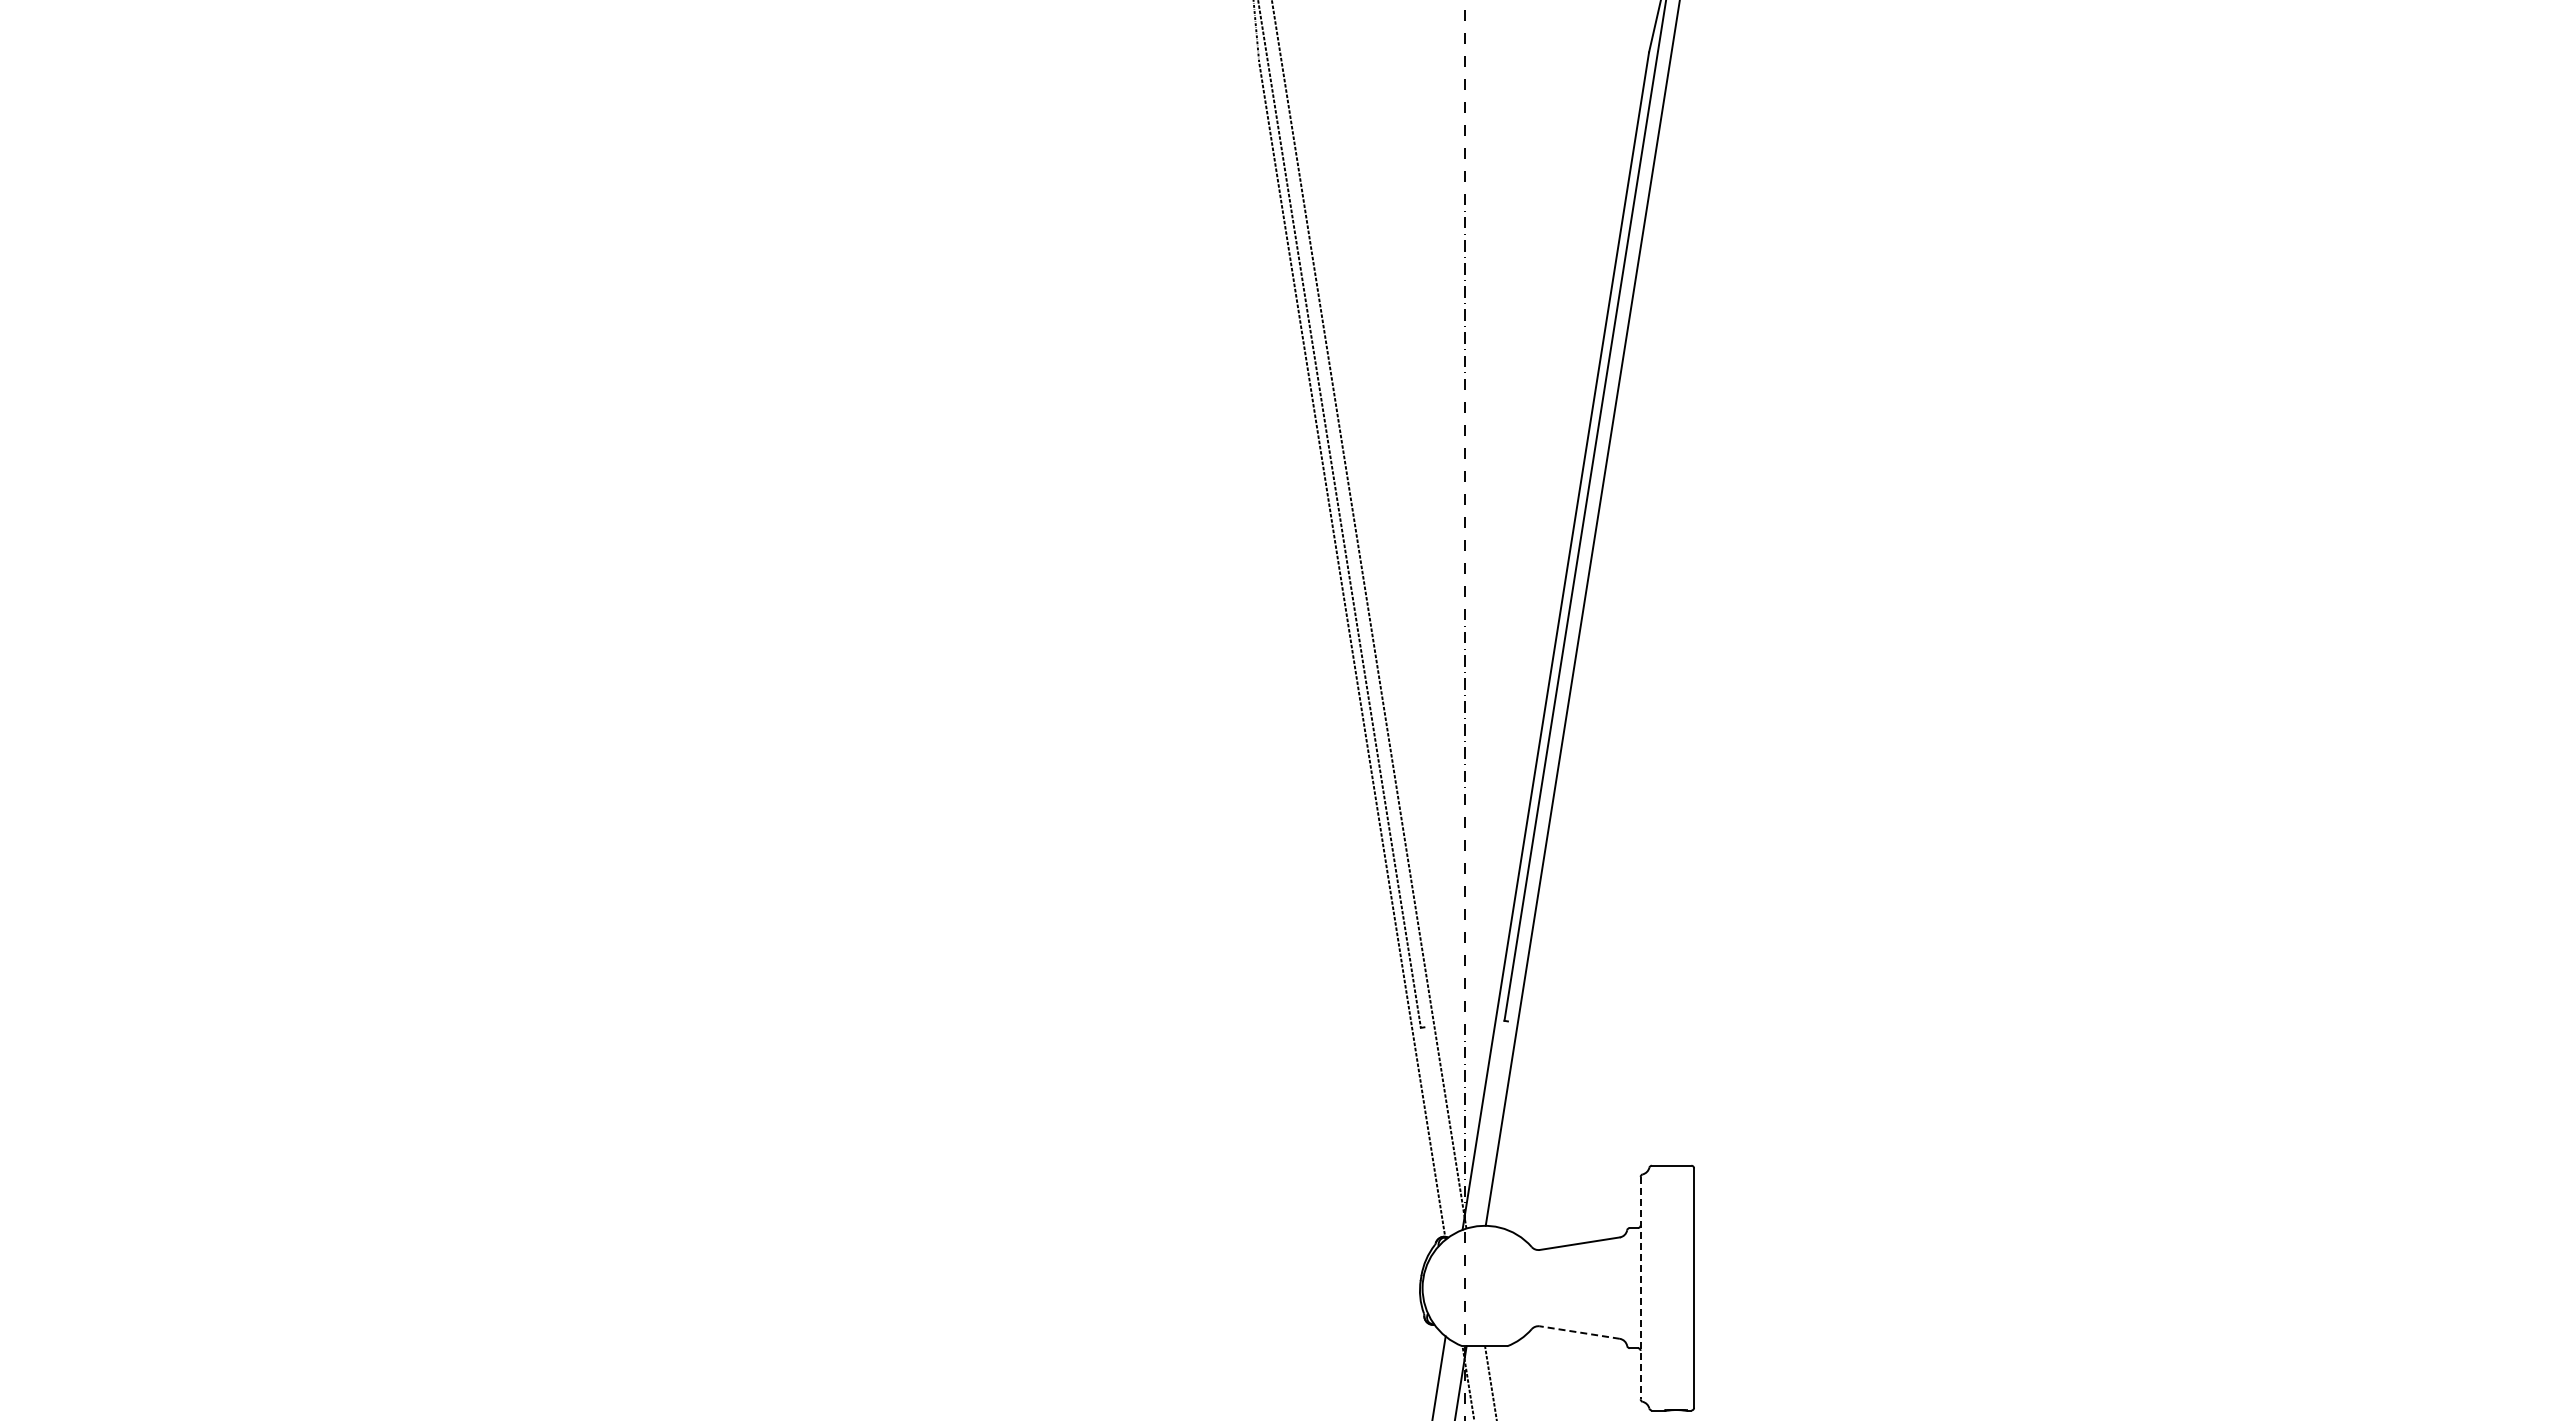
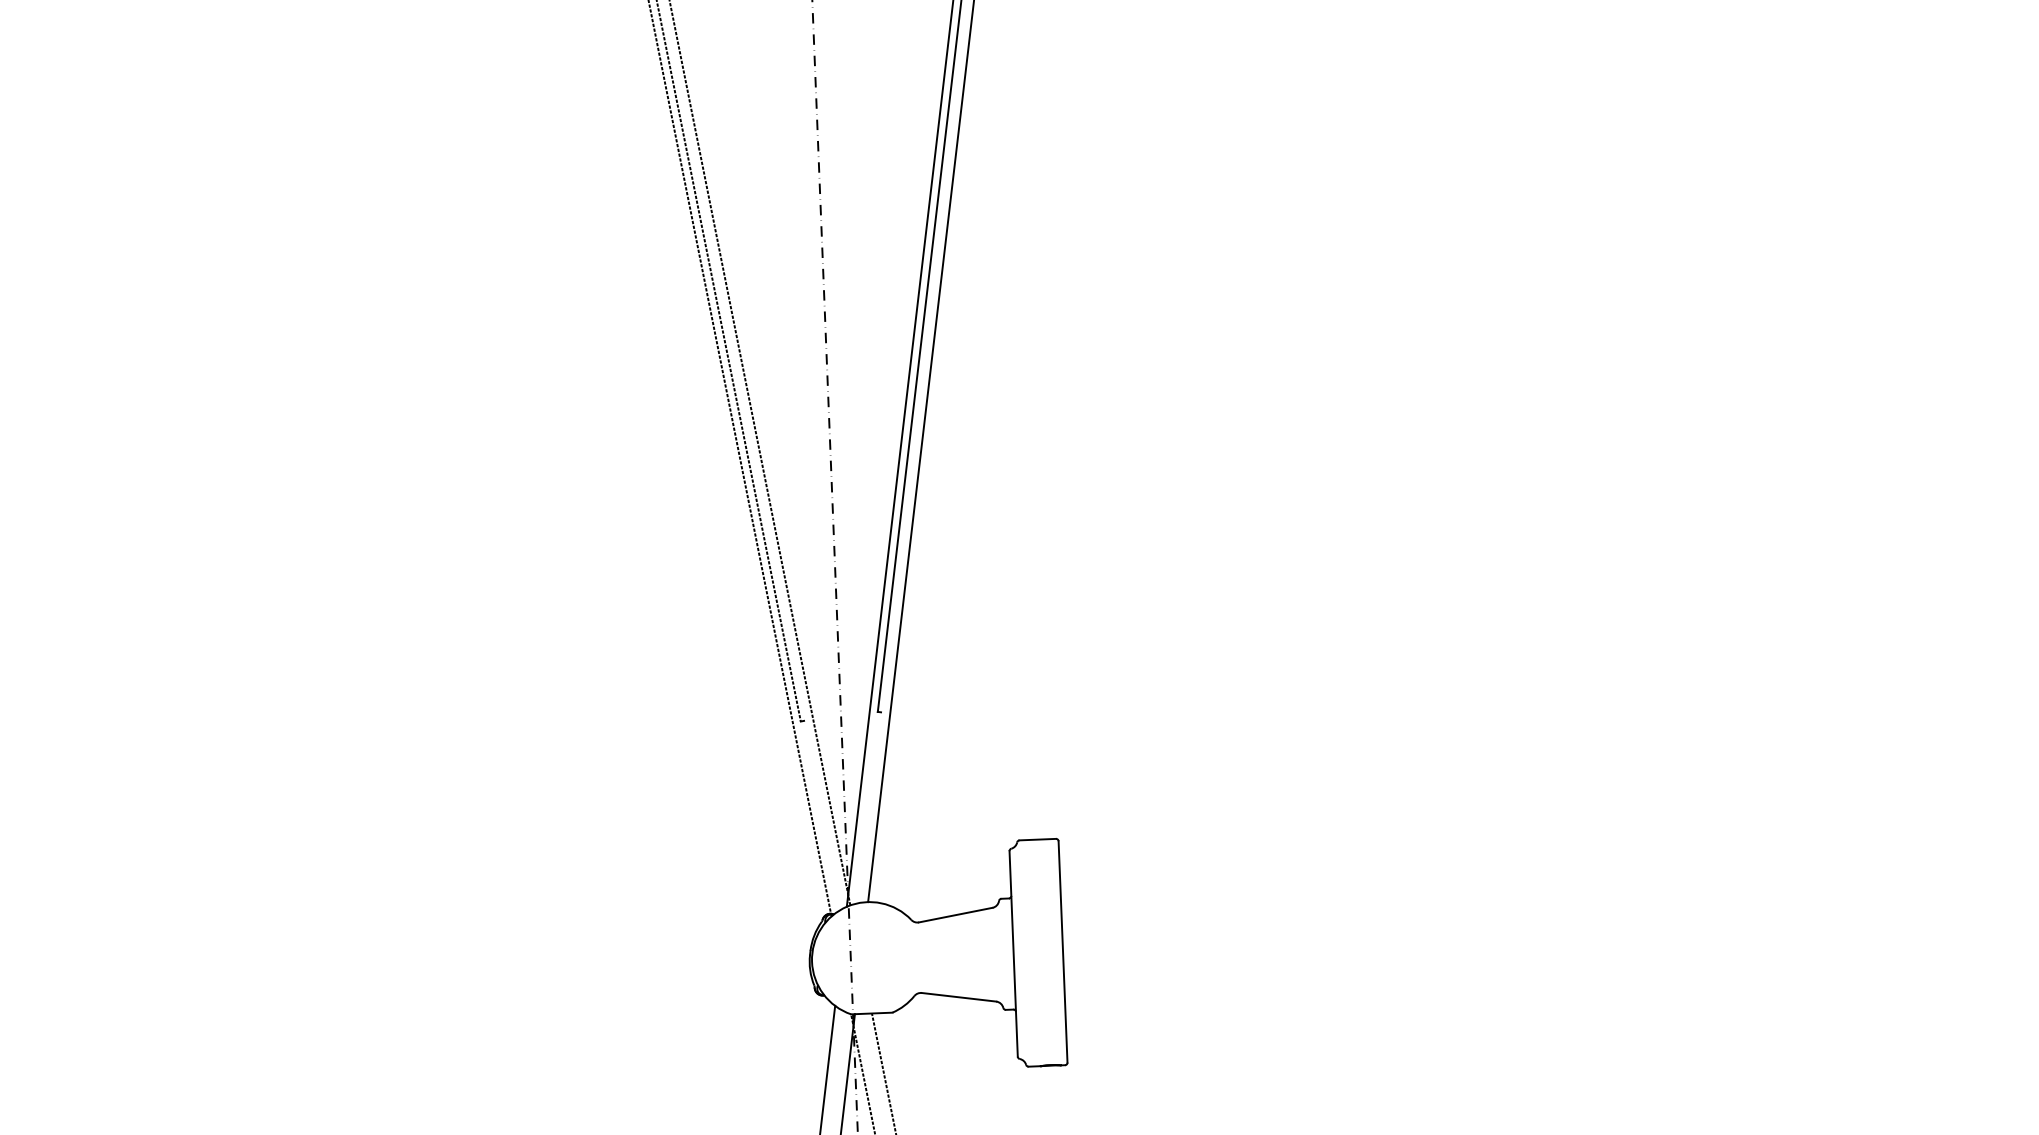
line: (1640, 1288) -> (1013, 954), dashed -> solid
line: (1579, 1332) -> (958, 997), dashed -> solid

